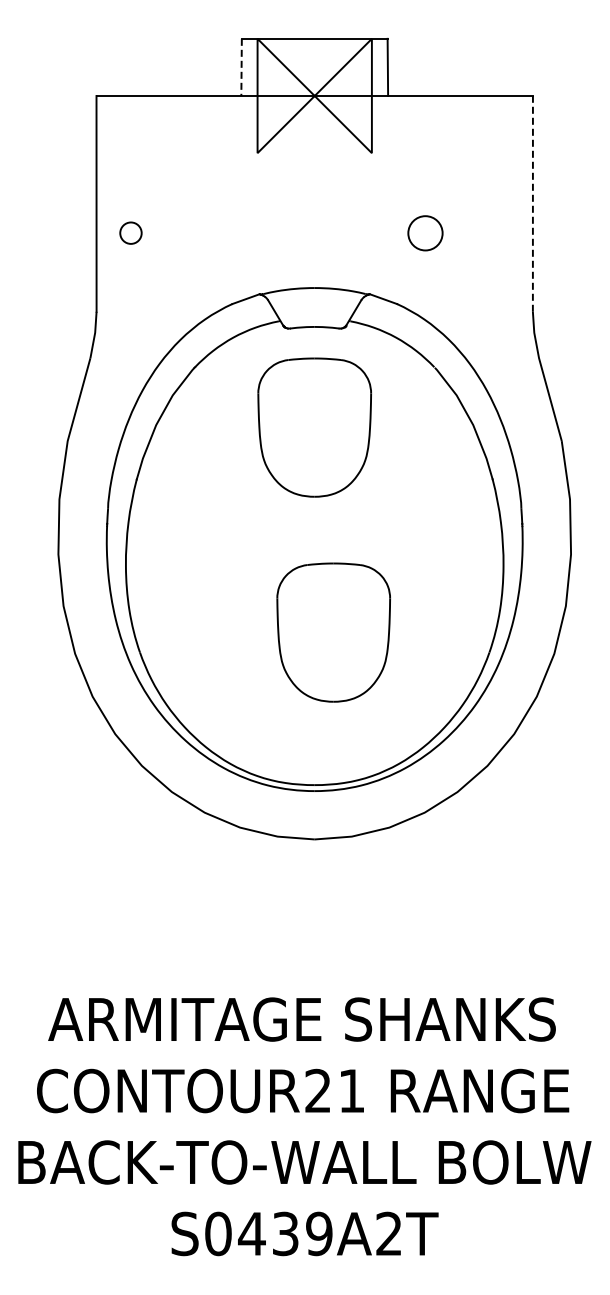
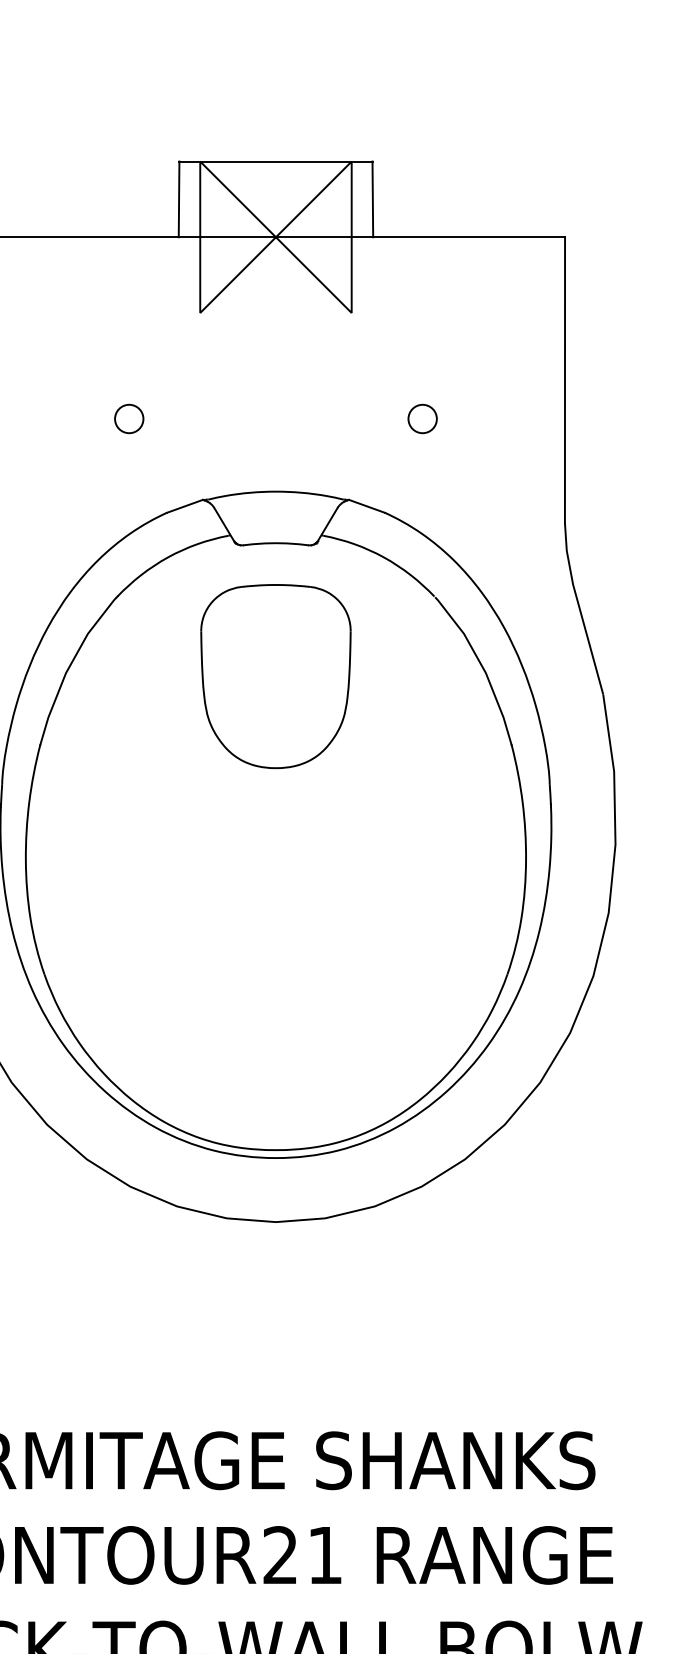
line: (241, 67) -> (178, 199), dashed -> solid
line: (532, 203) -> (564, 379), dashed -> solid
circle: (130, 232) -> (128, 418), moved
circle: (425, 232) -> (422, 418), size x0.62
part: (333, 632) -> (300, 947), removed

